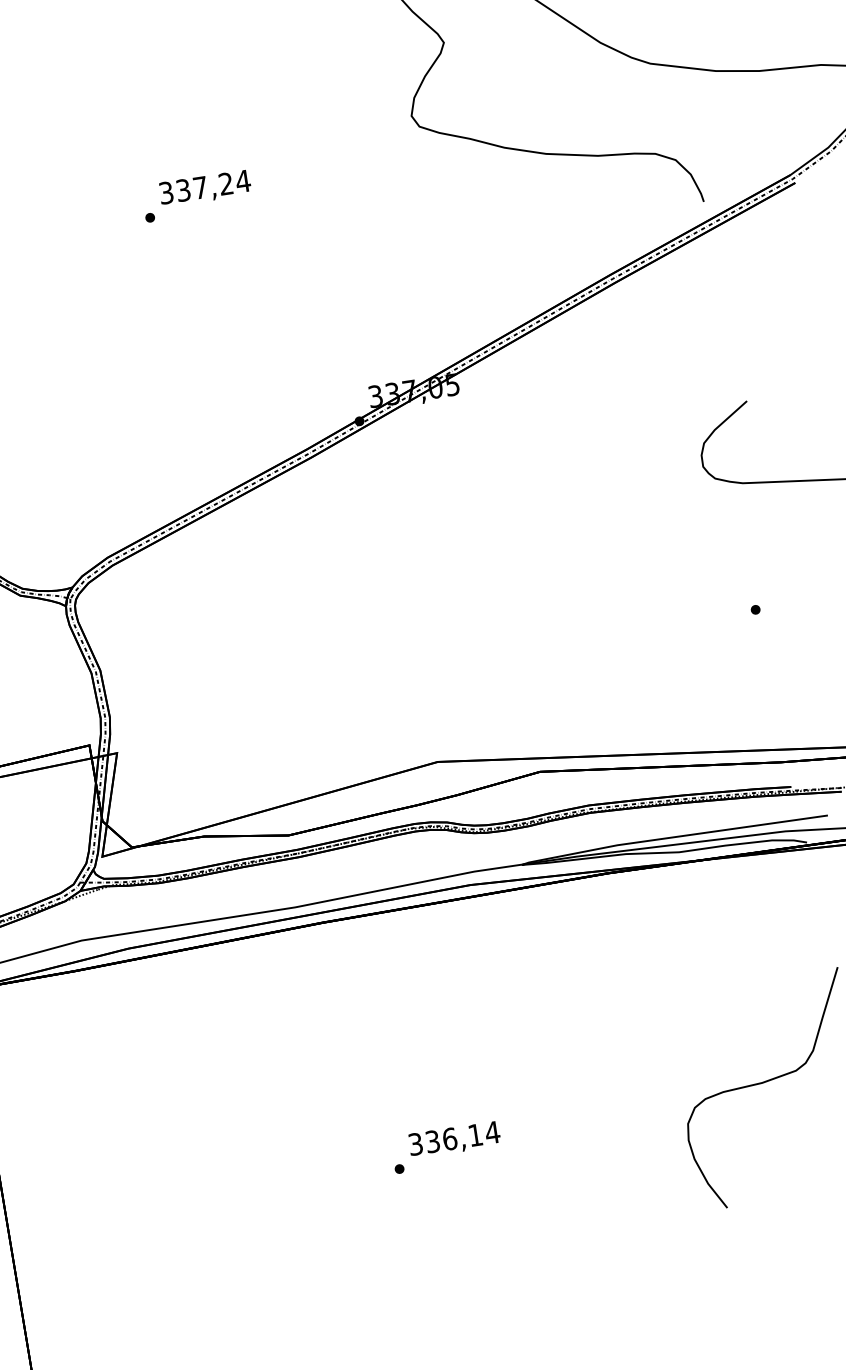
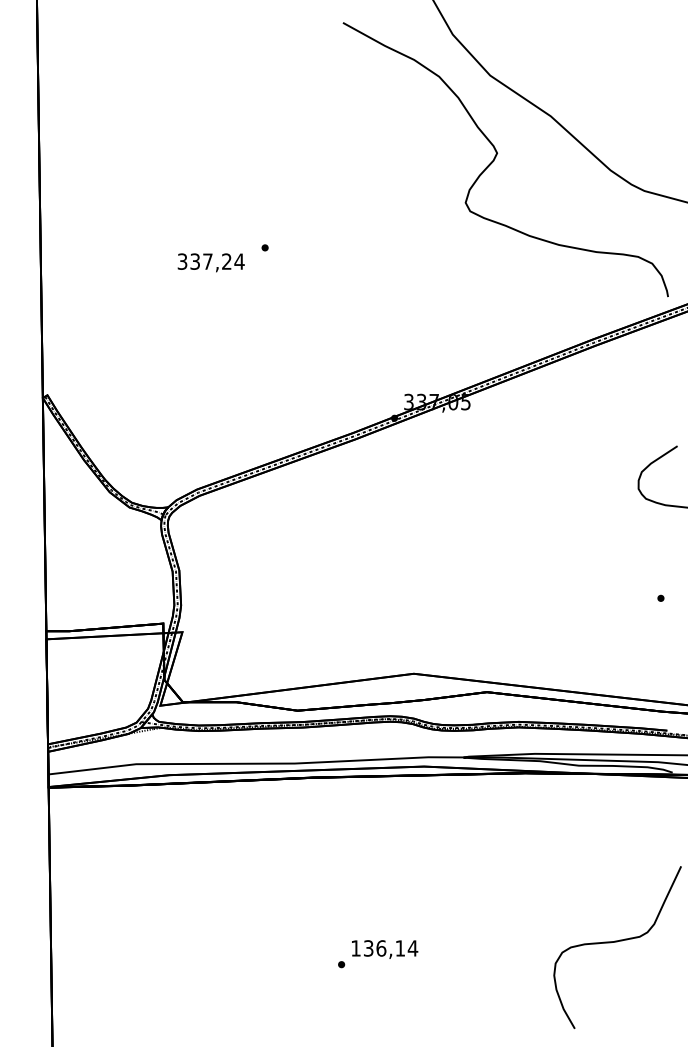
text: (204, 188) -> (210, 262), moved
text: (415, 1144) -> (355, 948), 336,14 -> 136,14

